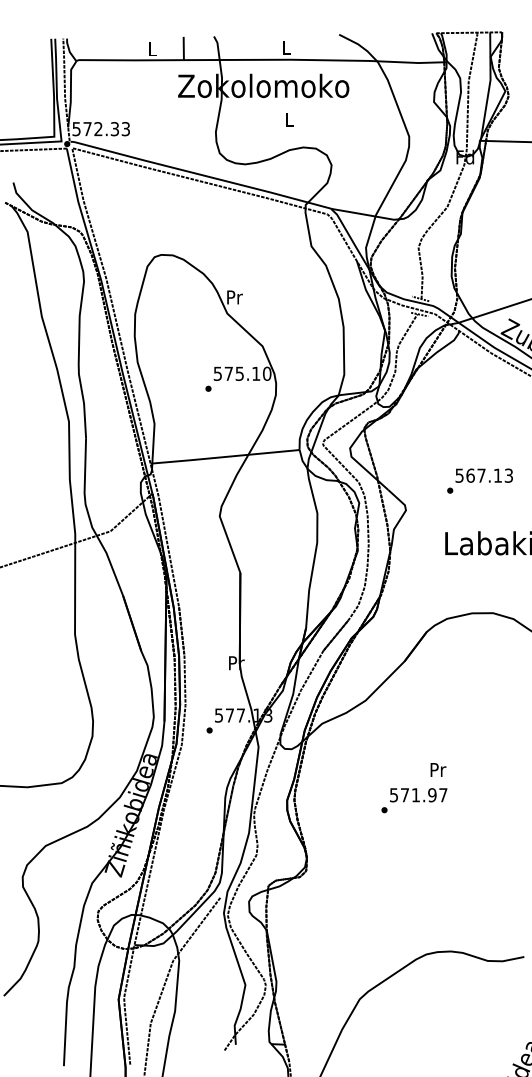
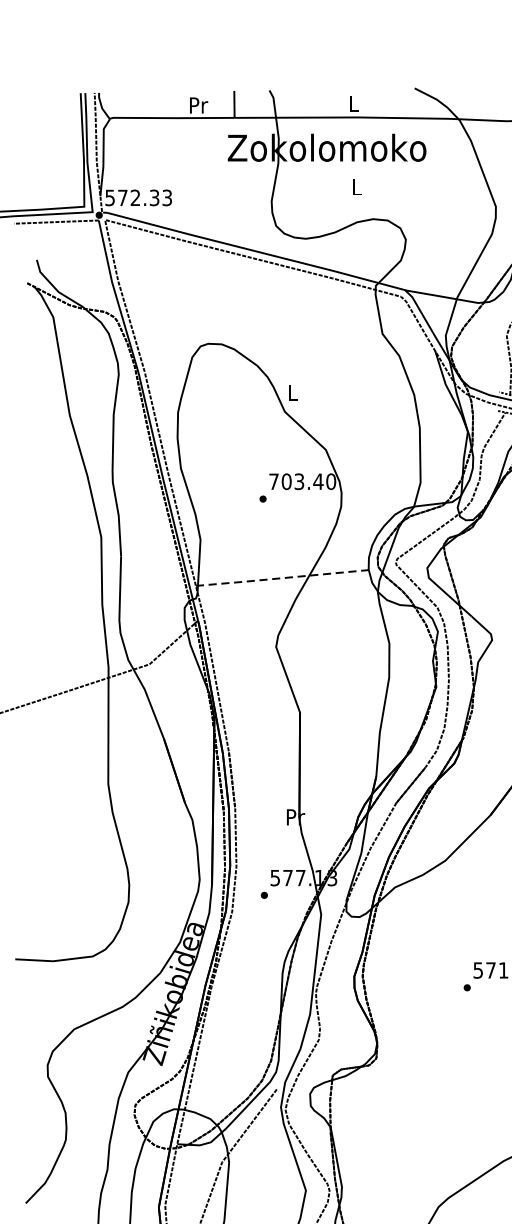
text: (153, 49) -> (199, 105), L -> Pr
text: (234, 297) -> (293, 393), Pr -> L
text: (236, 373) -> (295, 481), 575.10 -> 703.40
line: (225, 457) -> (282, 578), solid -> dashed

